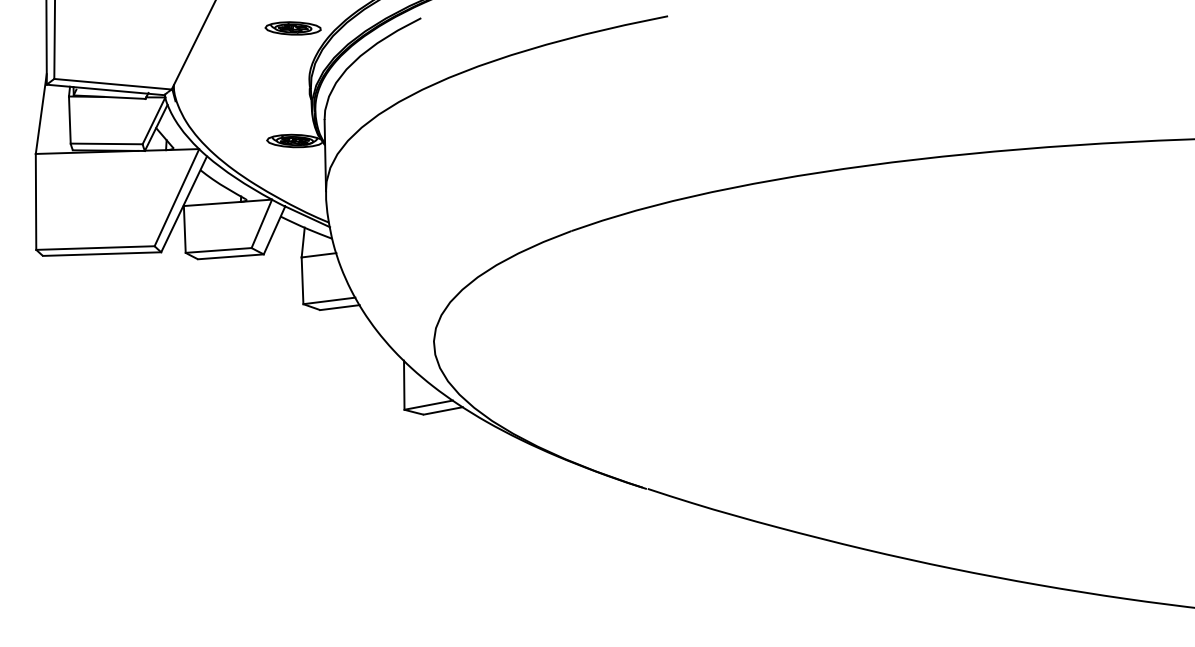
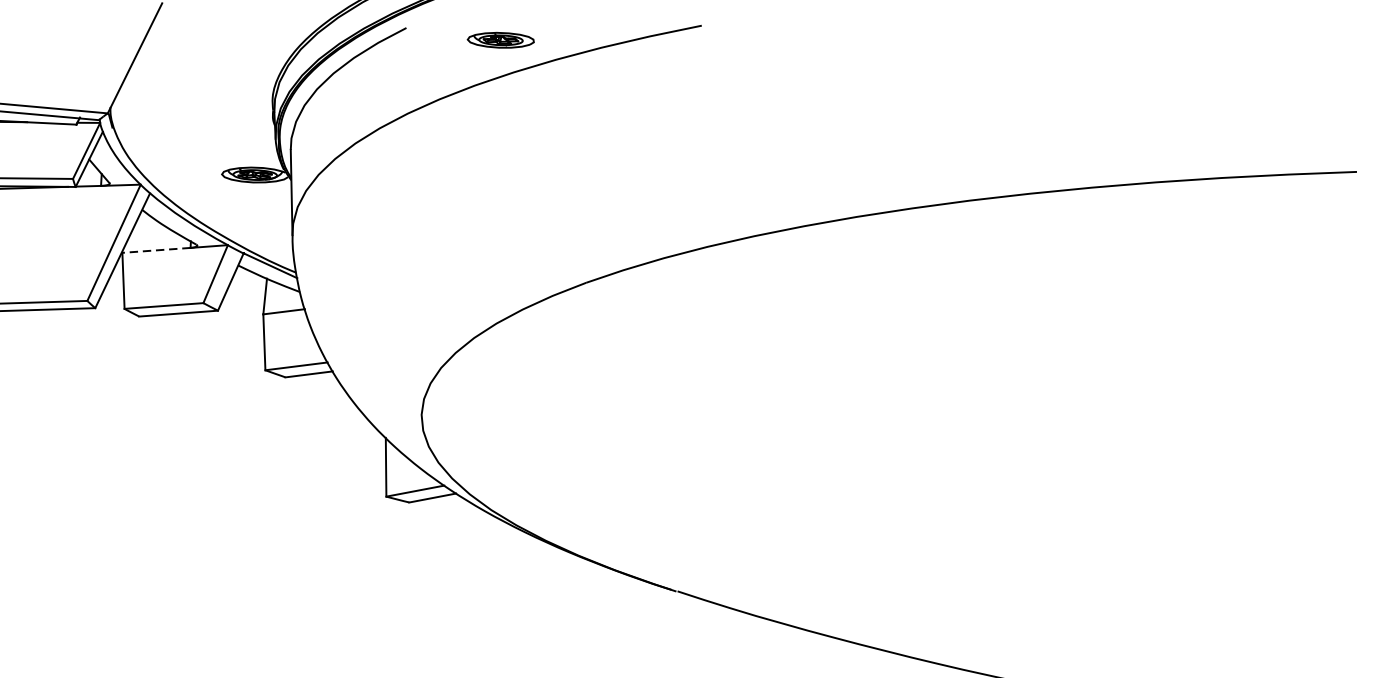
part: (292, 28) -> (500, 40), moved
line: (212, 203) -> (156, 249), solid -> dashed

